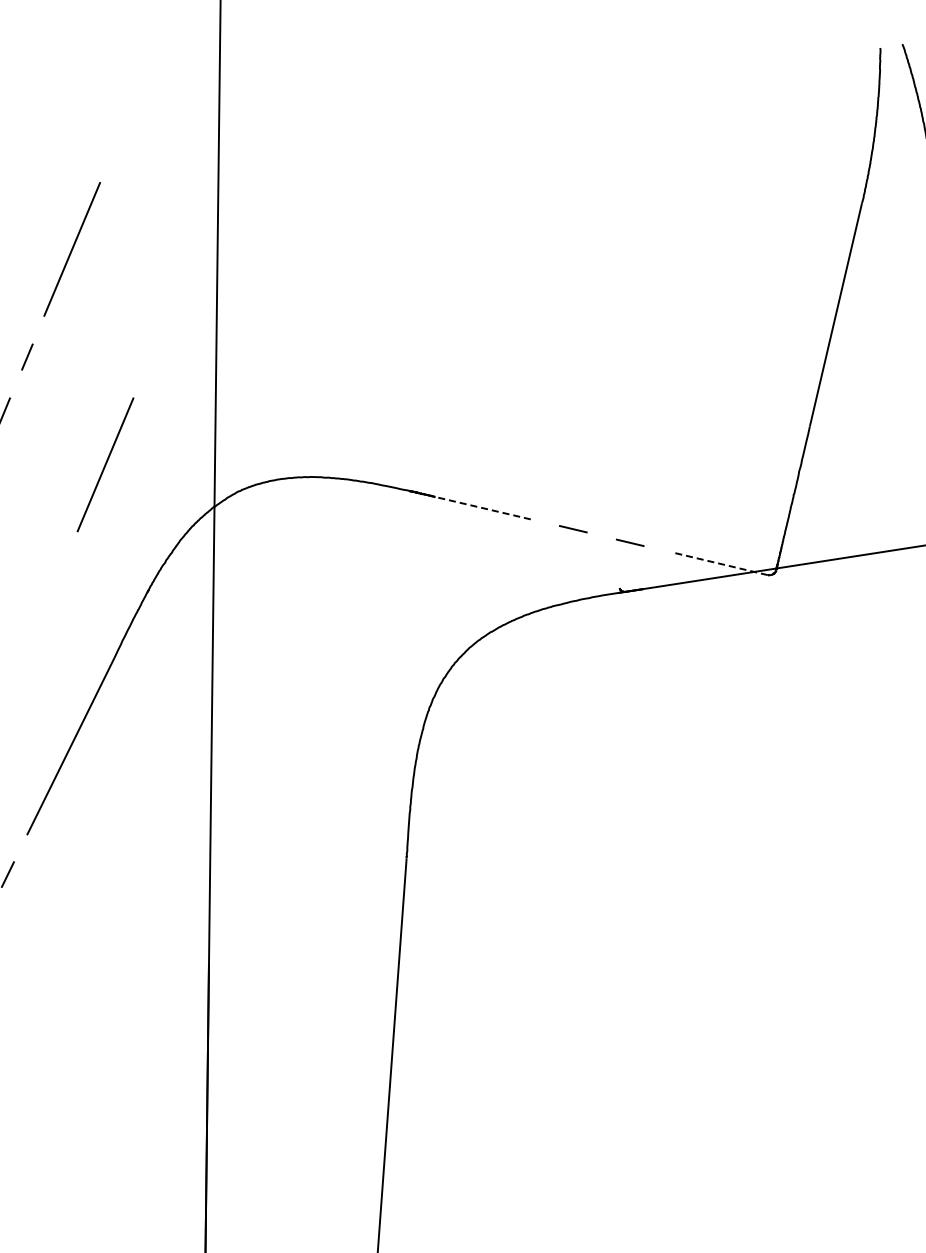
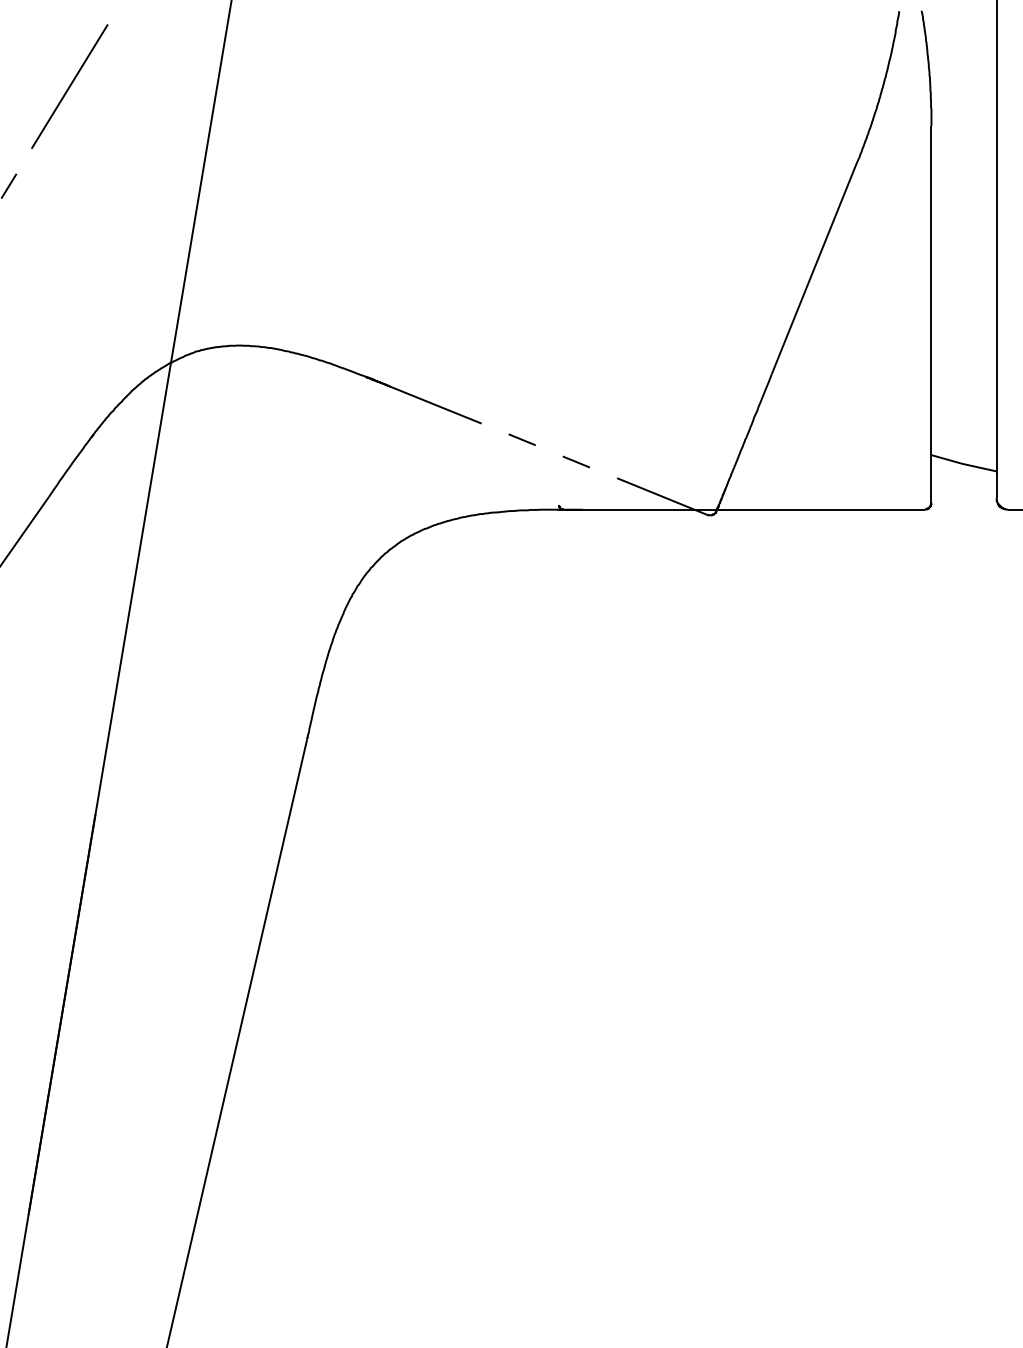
line: (105, 464) -> (69, 304), removed
line: (482, 508) -> (435, 405), dashed -> solid
line: (720, 563) -> (662, 496), dashed -> solid

